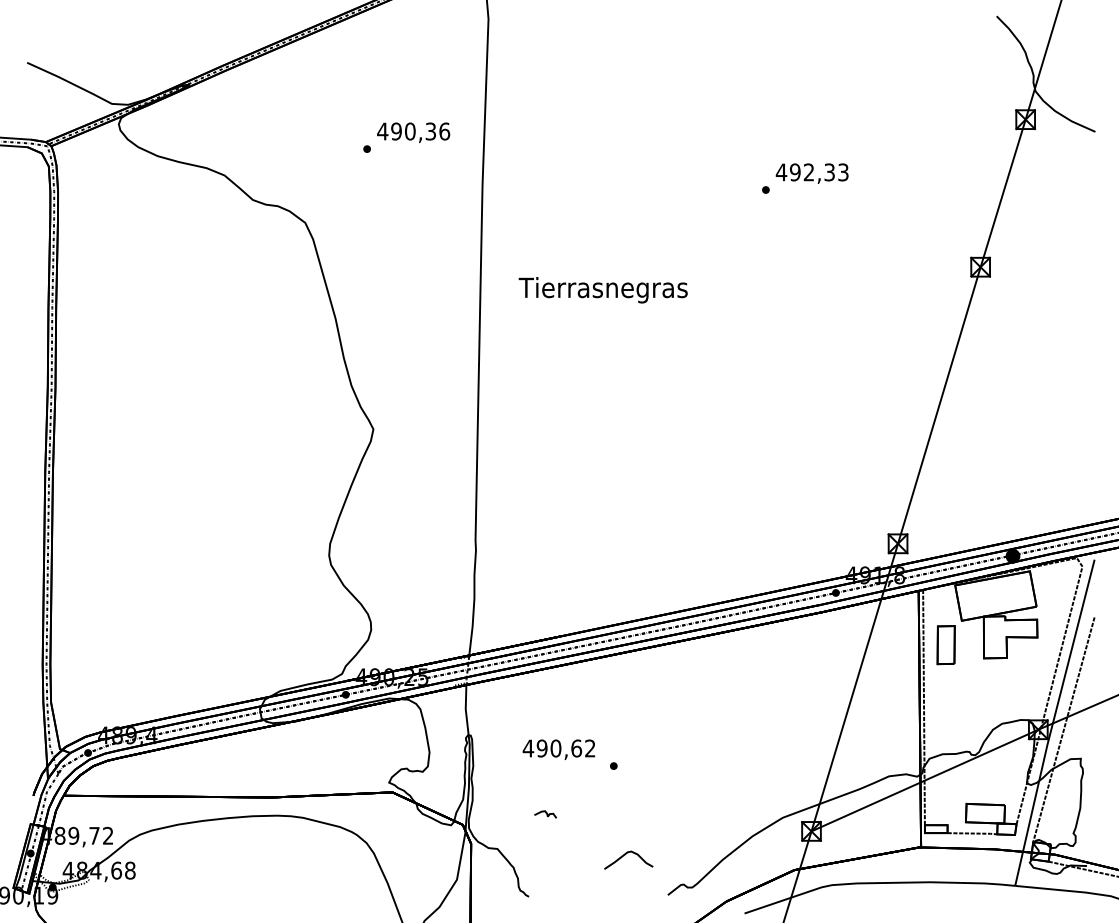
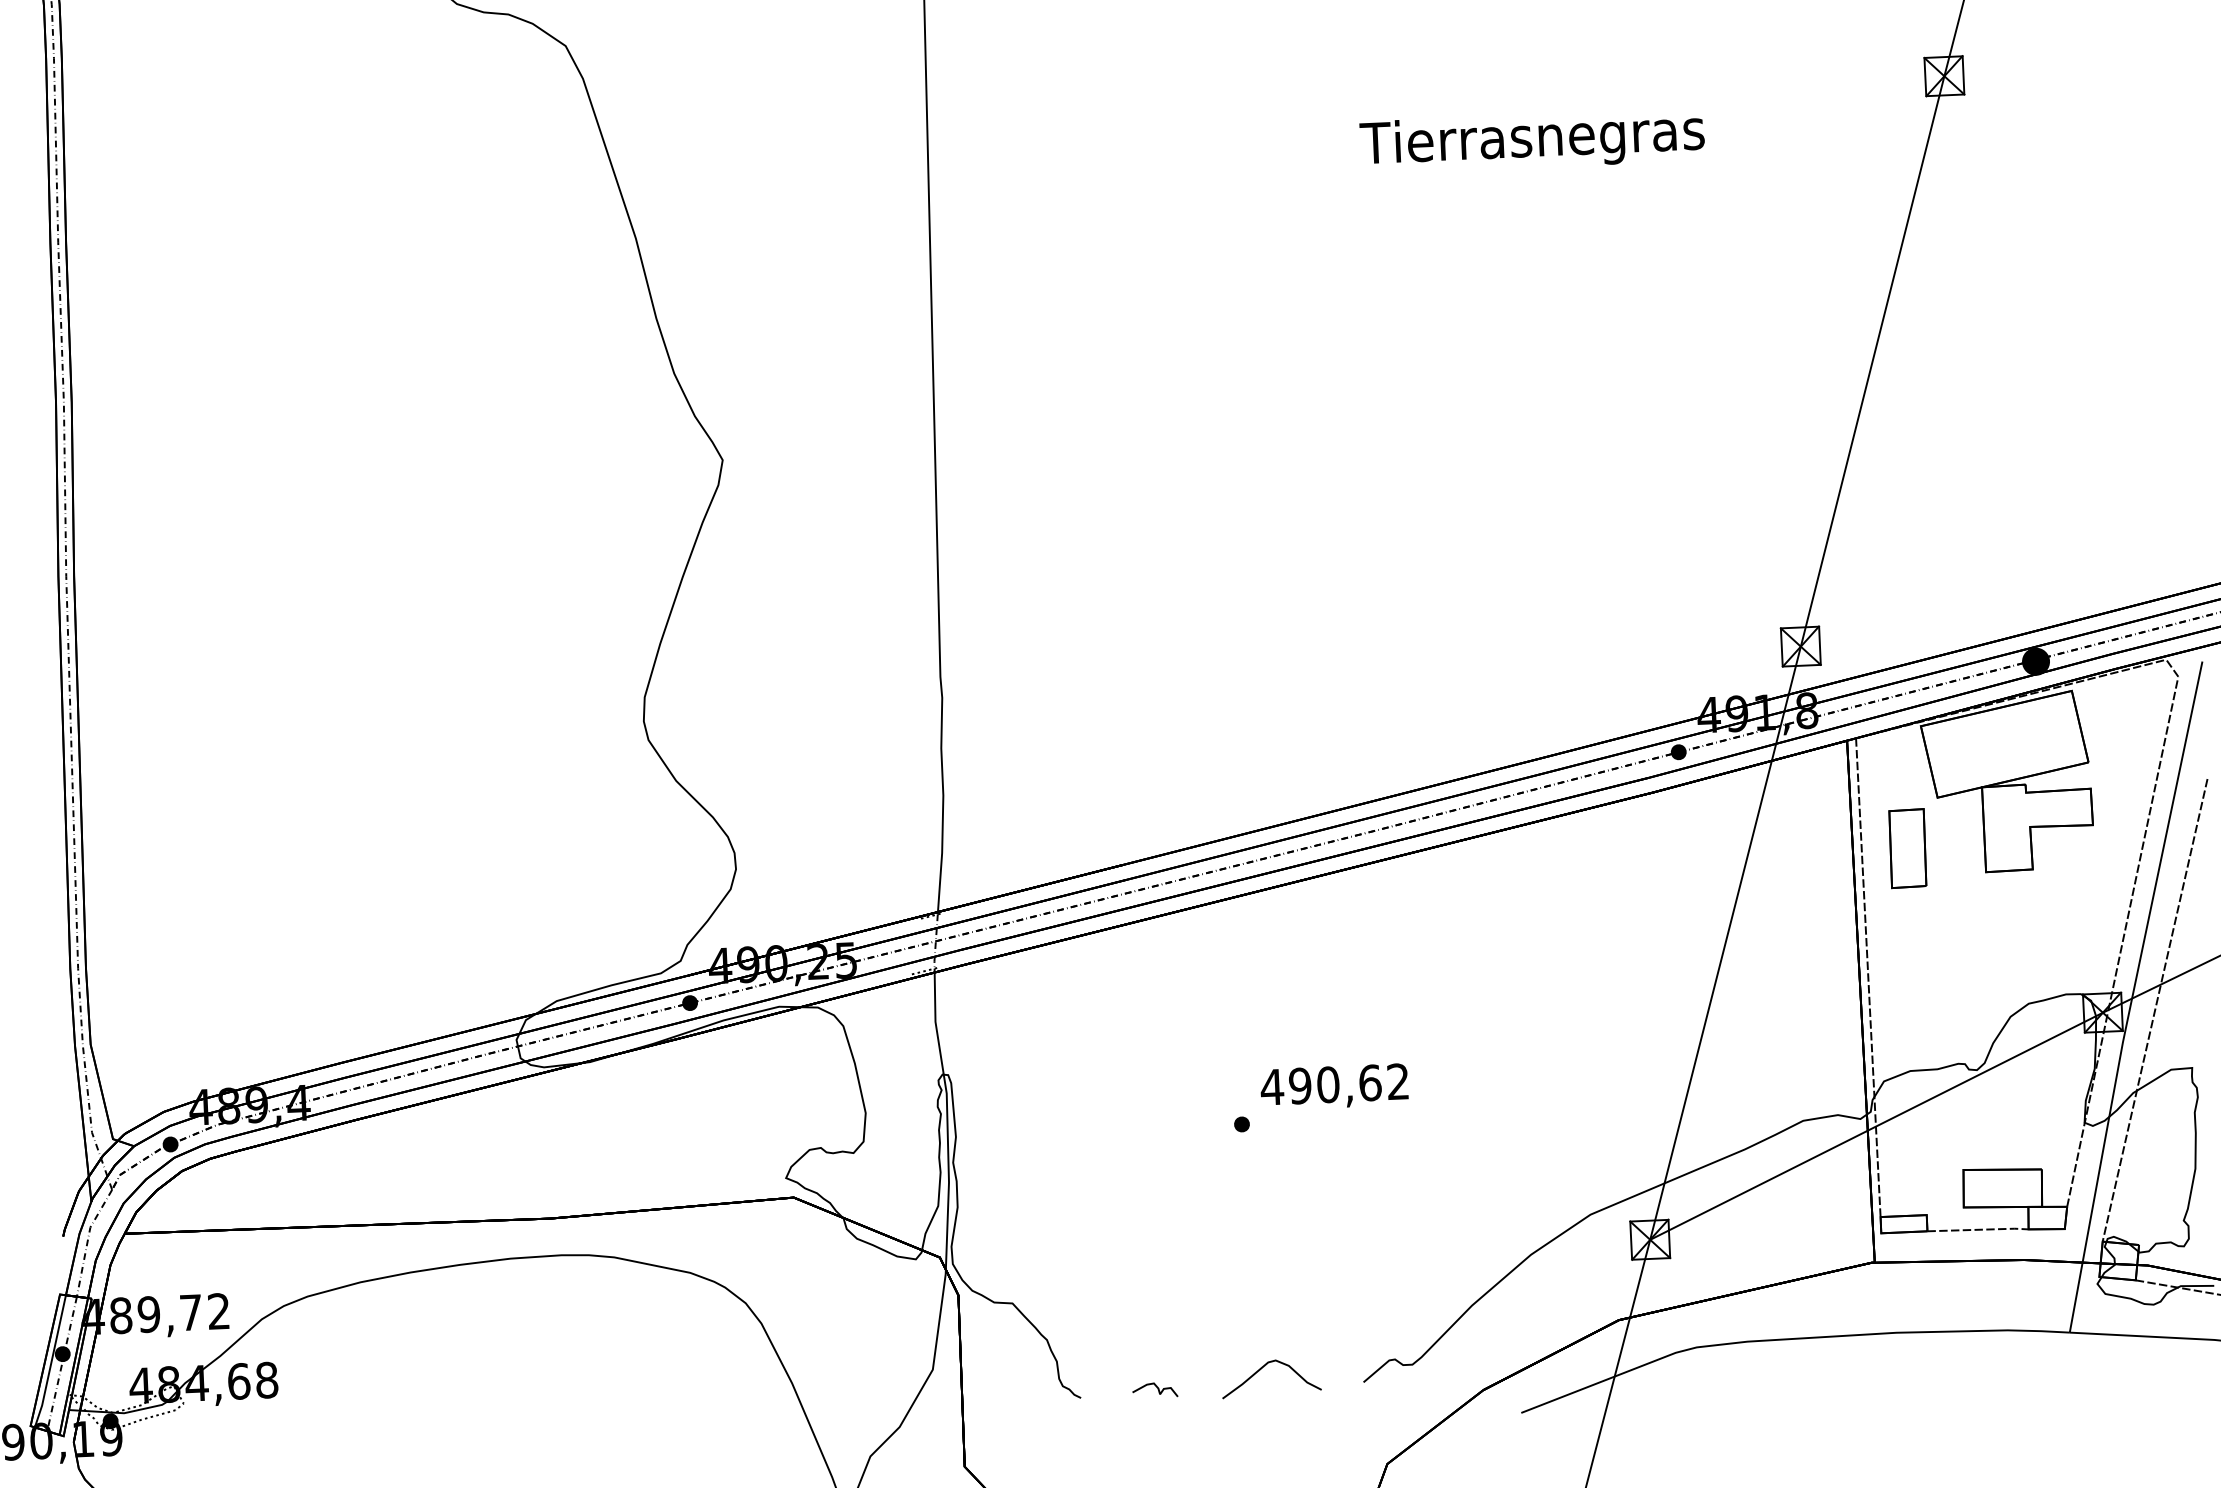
text: (602, 290) -> (1530, 141), moved
text: (558, 749) -> (1333, 1086), moved
curve: (545, 813) -> (1154, 1388), moved
curve: (625, 855) -> (1264, 1369), moved

